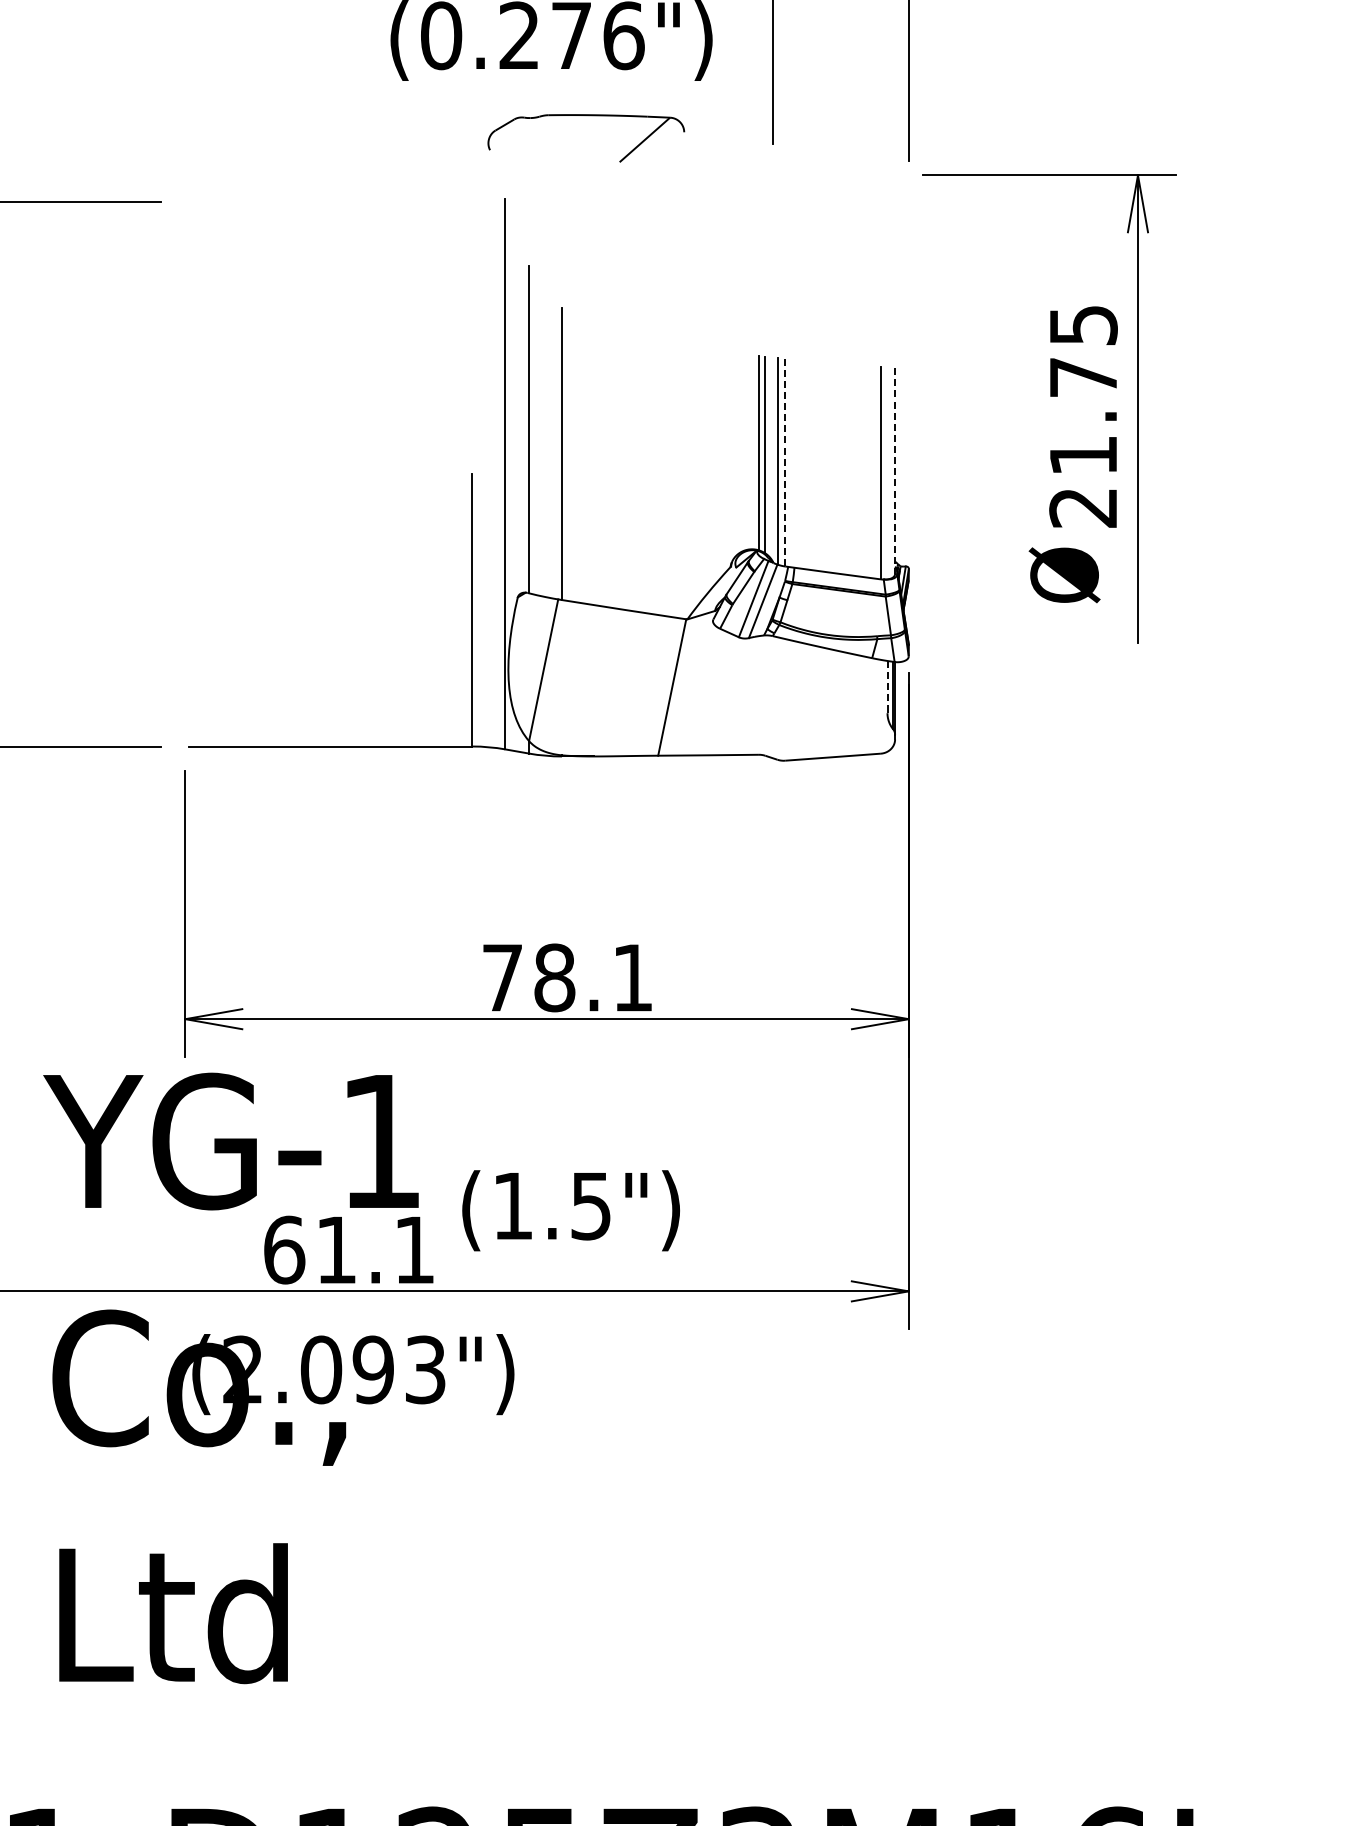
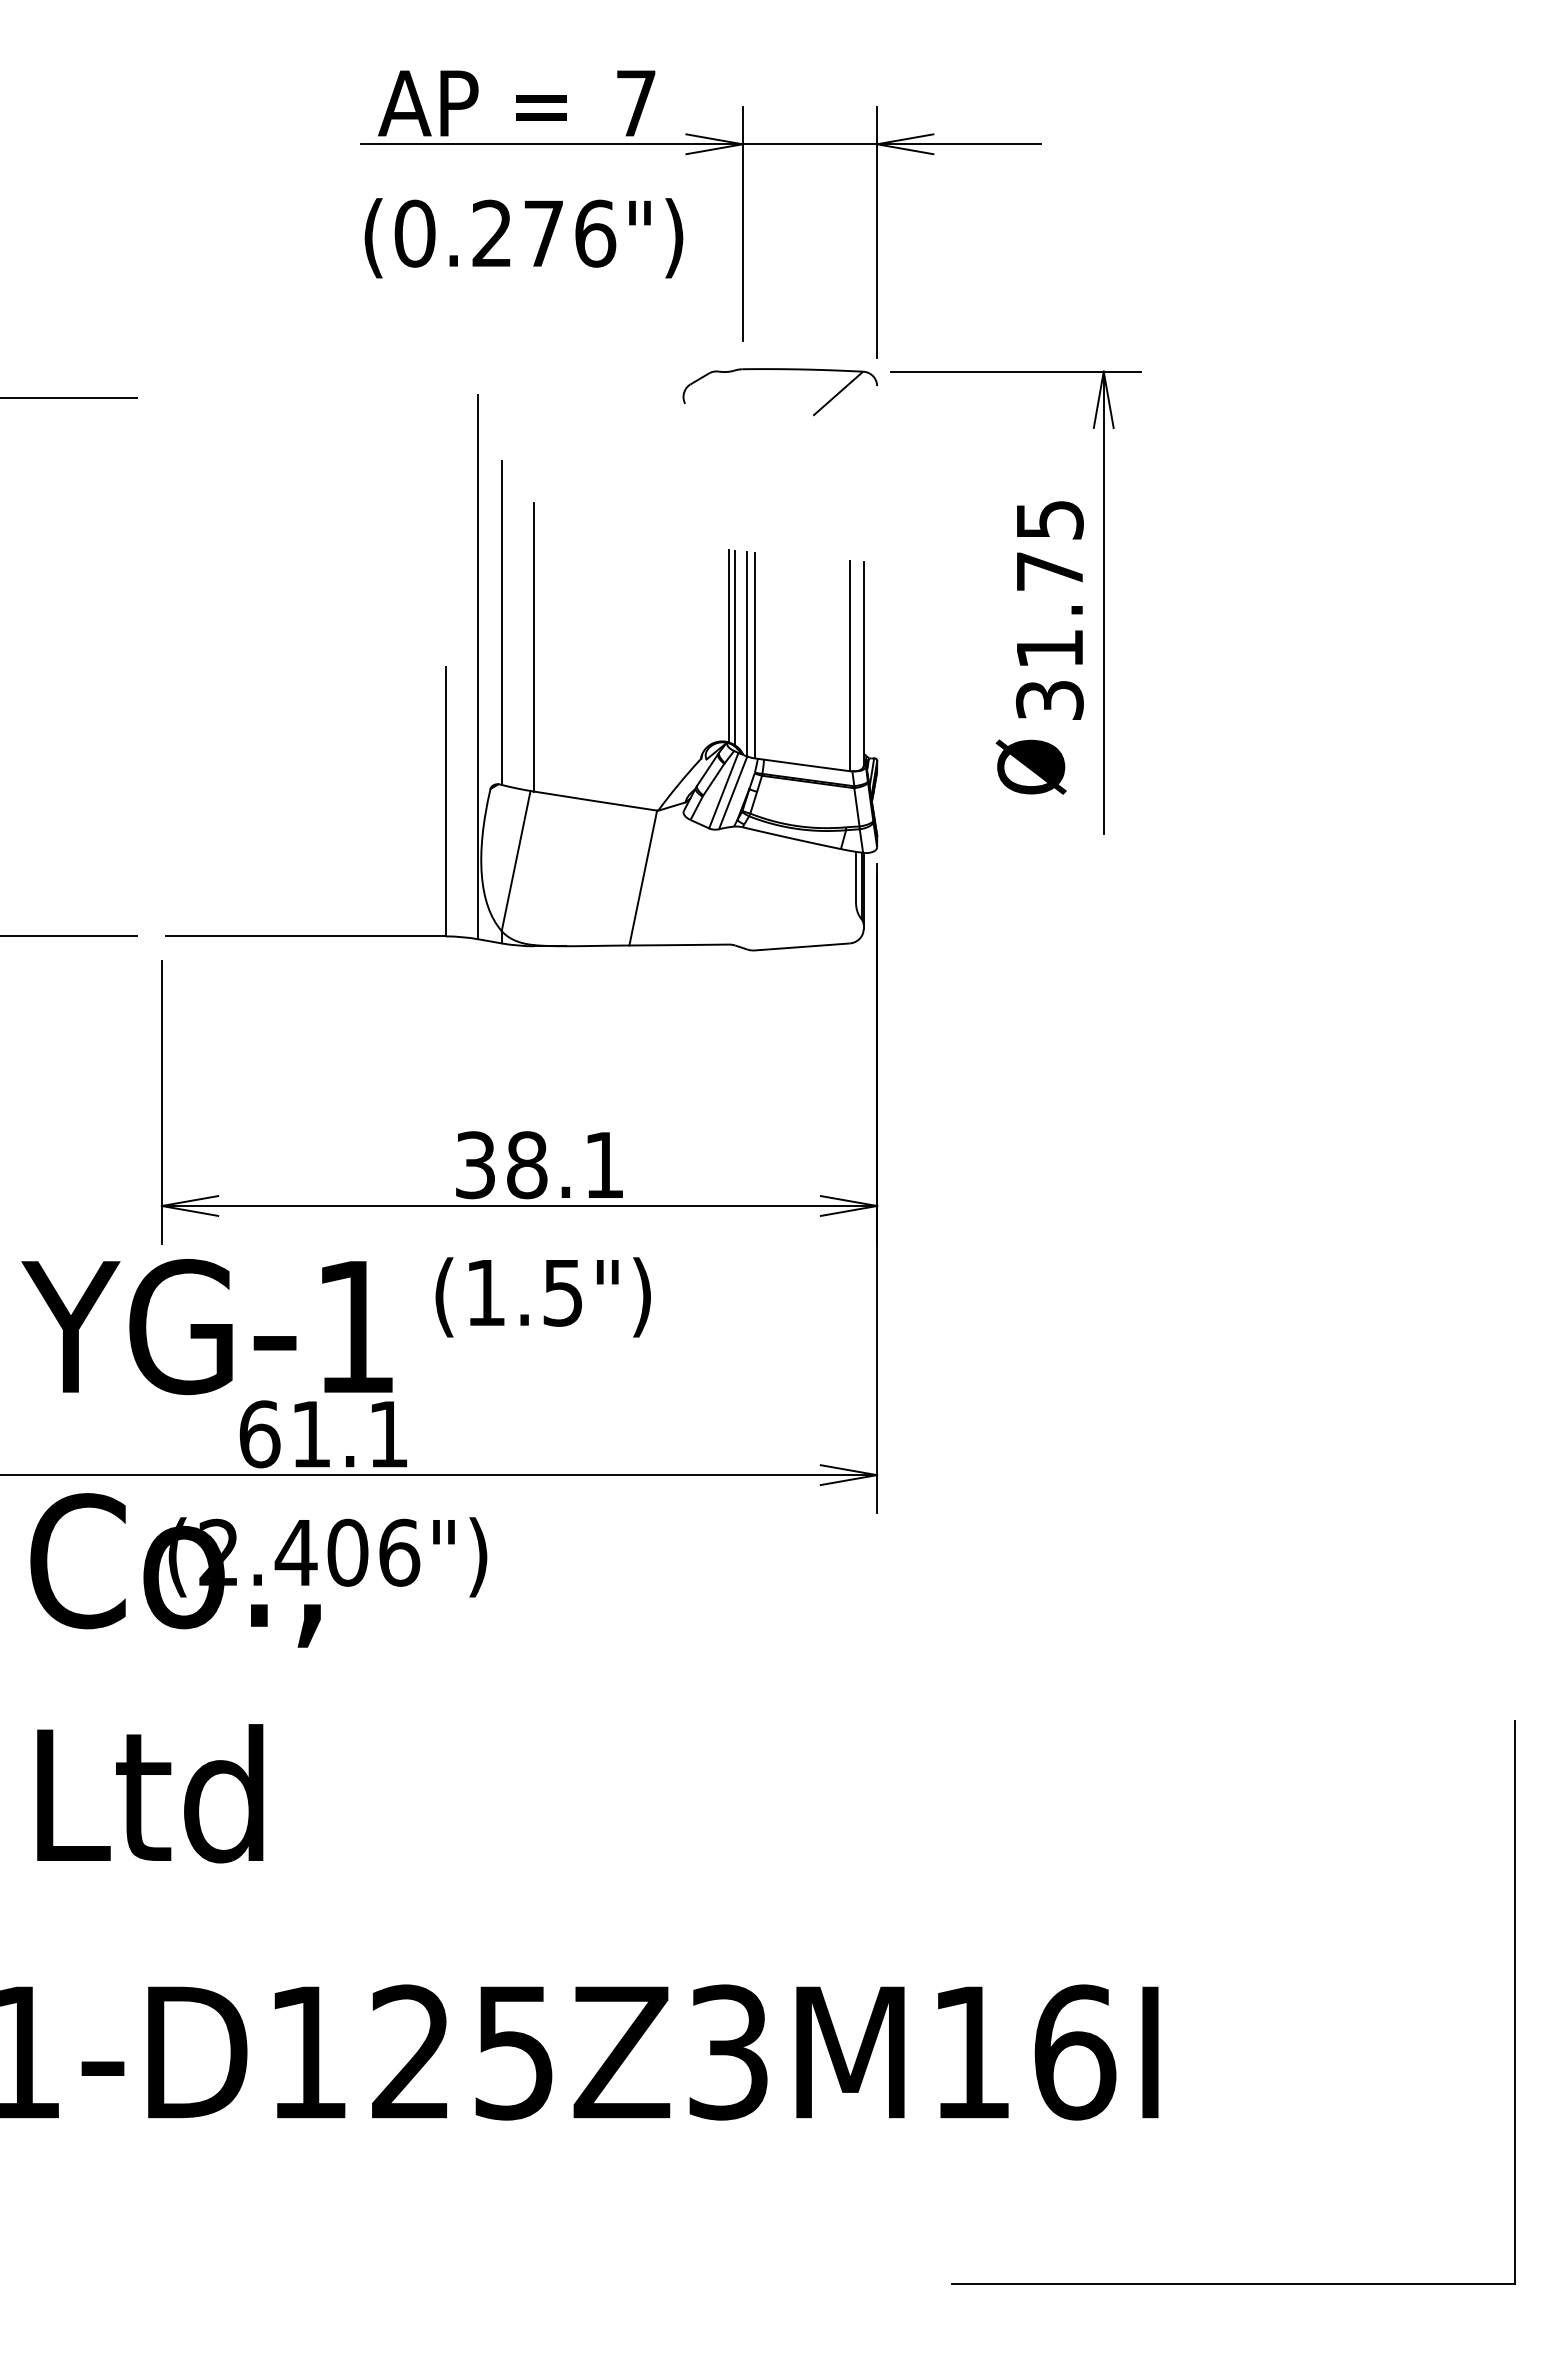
part: (585, 116) -> (779, 370), moved
line: (784, 462) -> (754, 655), dashed -> solid
line: (894, 471) -> (863, 664), dashed -> solid
text: (1083, 507) -> (1049, 700), 21.75 -> 31.75
line: (887, 686) -> (856, 877), dashed -> solid
text: (502, 978) -> (475, 1165), 78.1 -> 38.1
text: (570, 1210) -> (542, 1297), moved
text: (373, 1369) -> (347, 1552), (2.093") -> (2.406")

